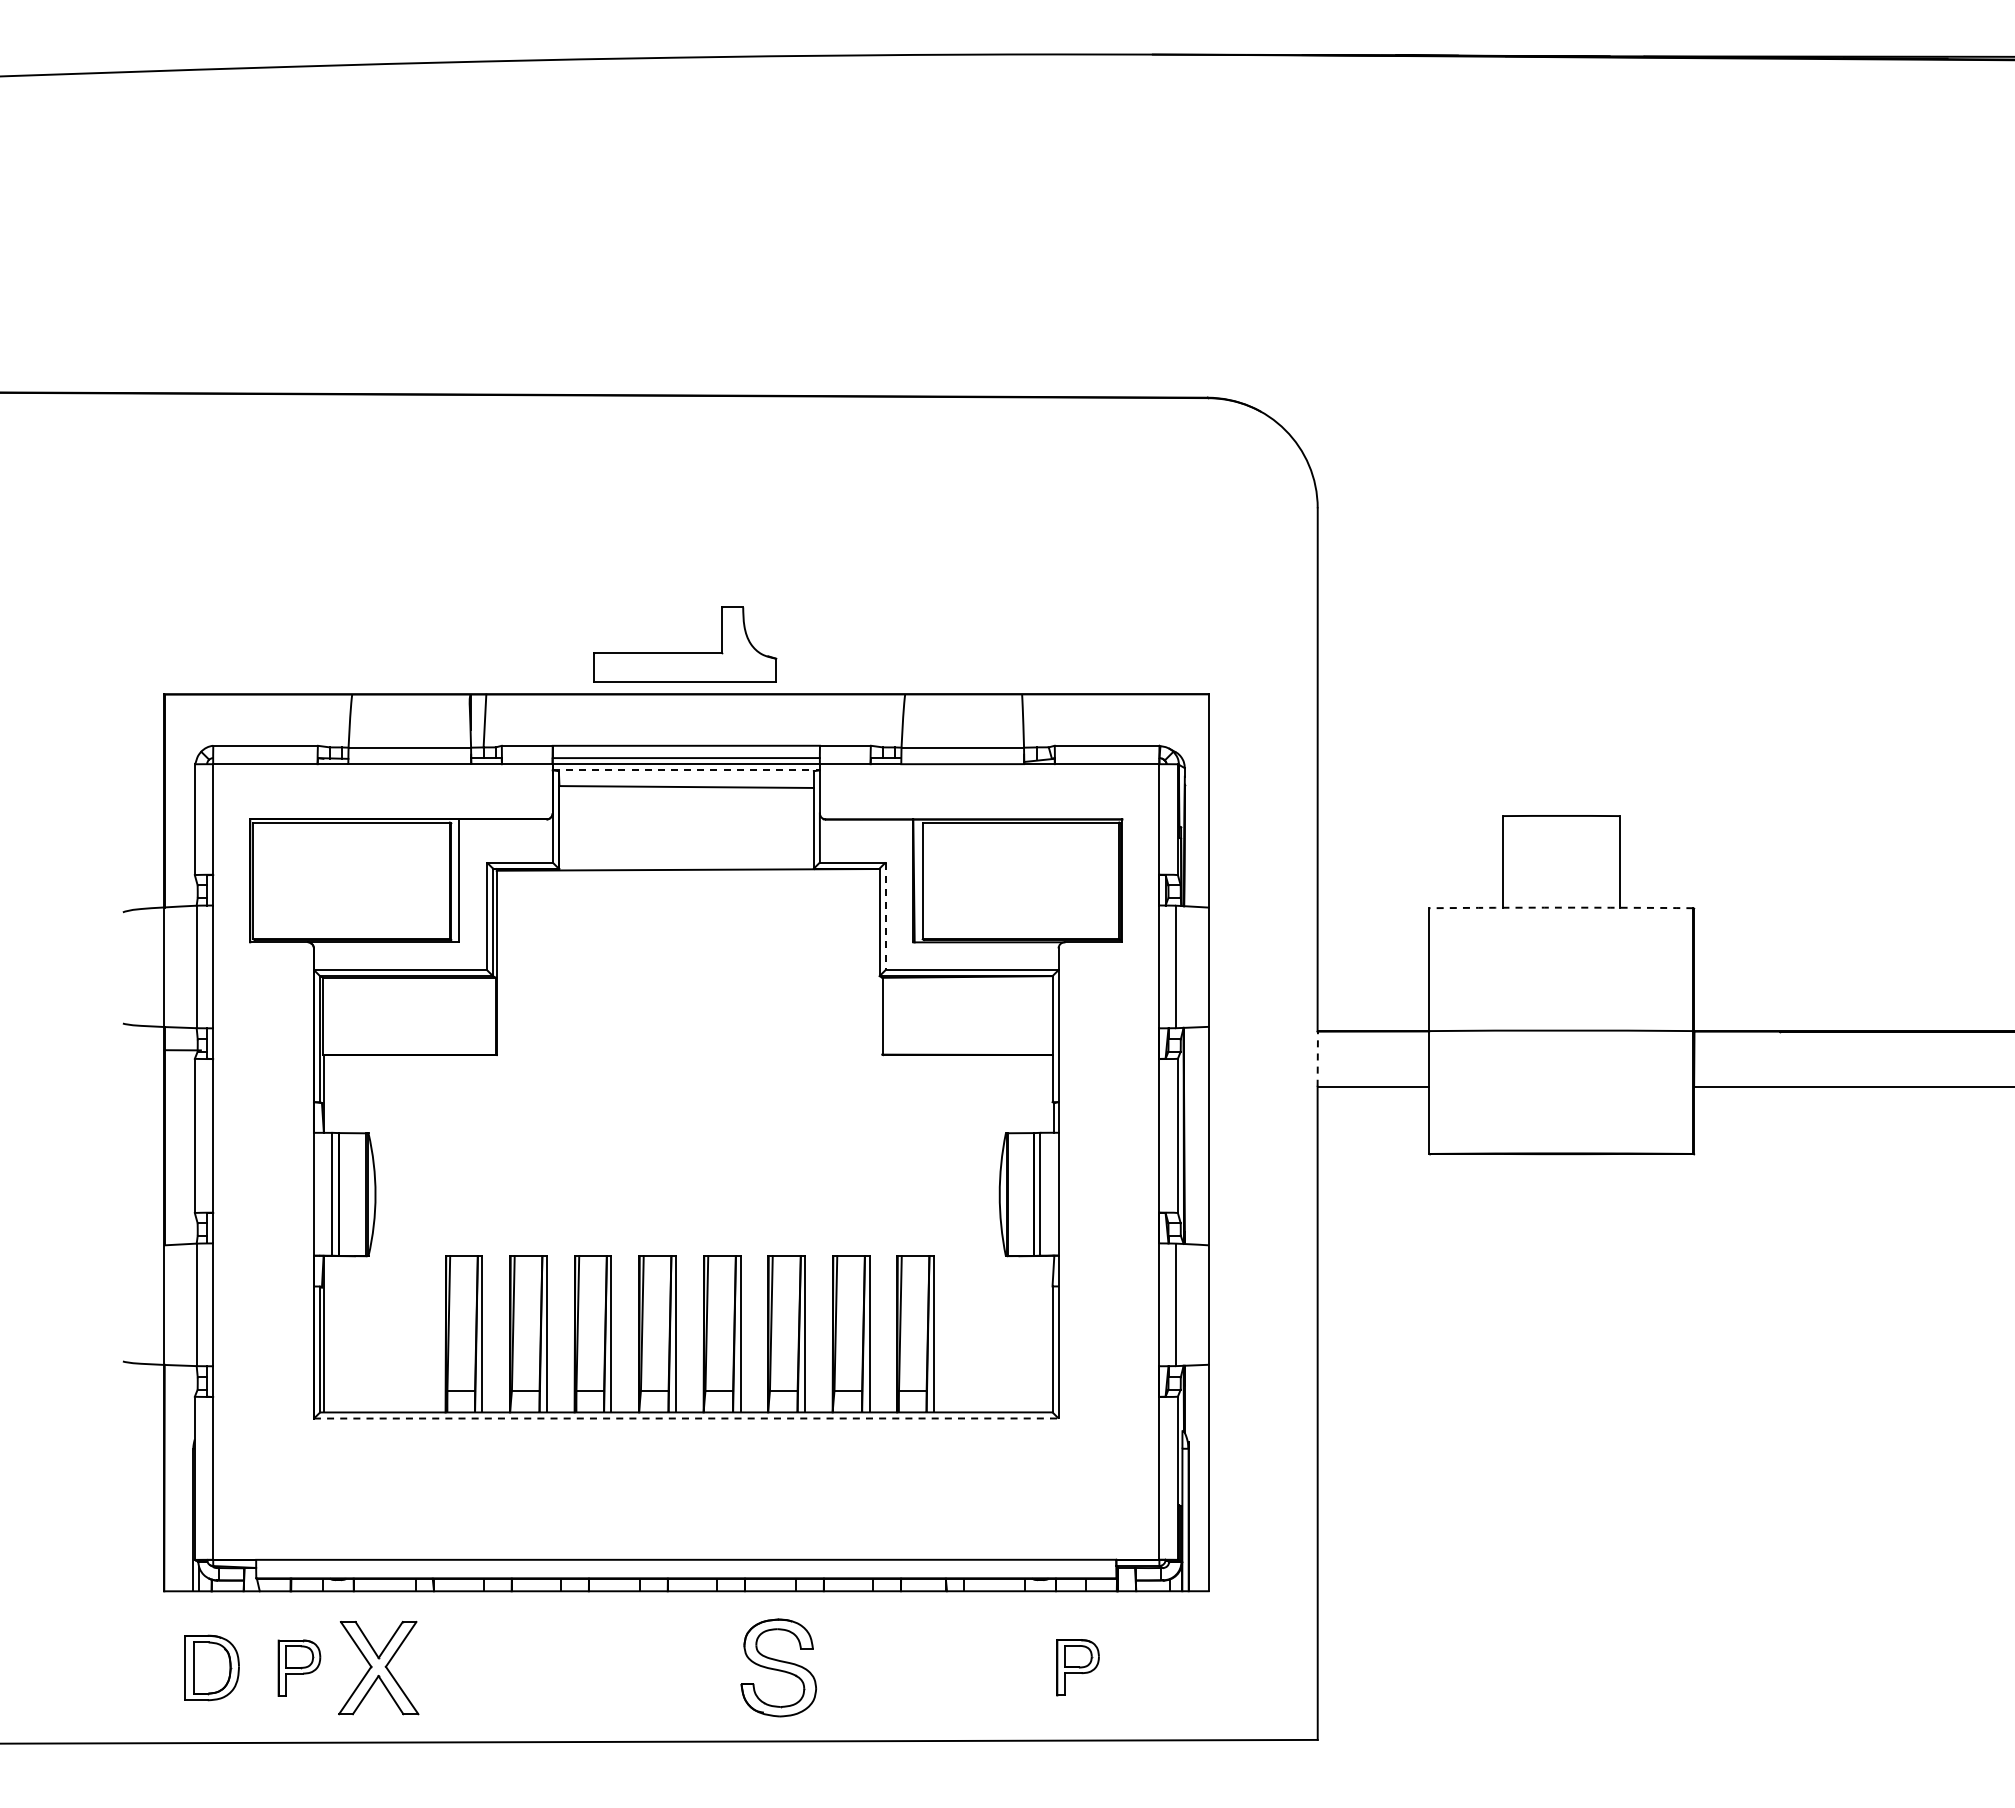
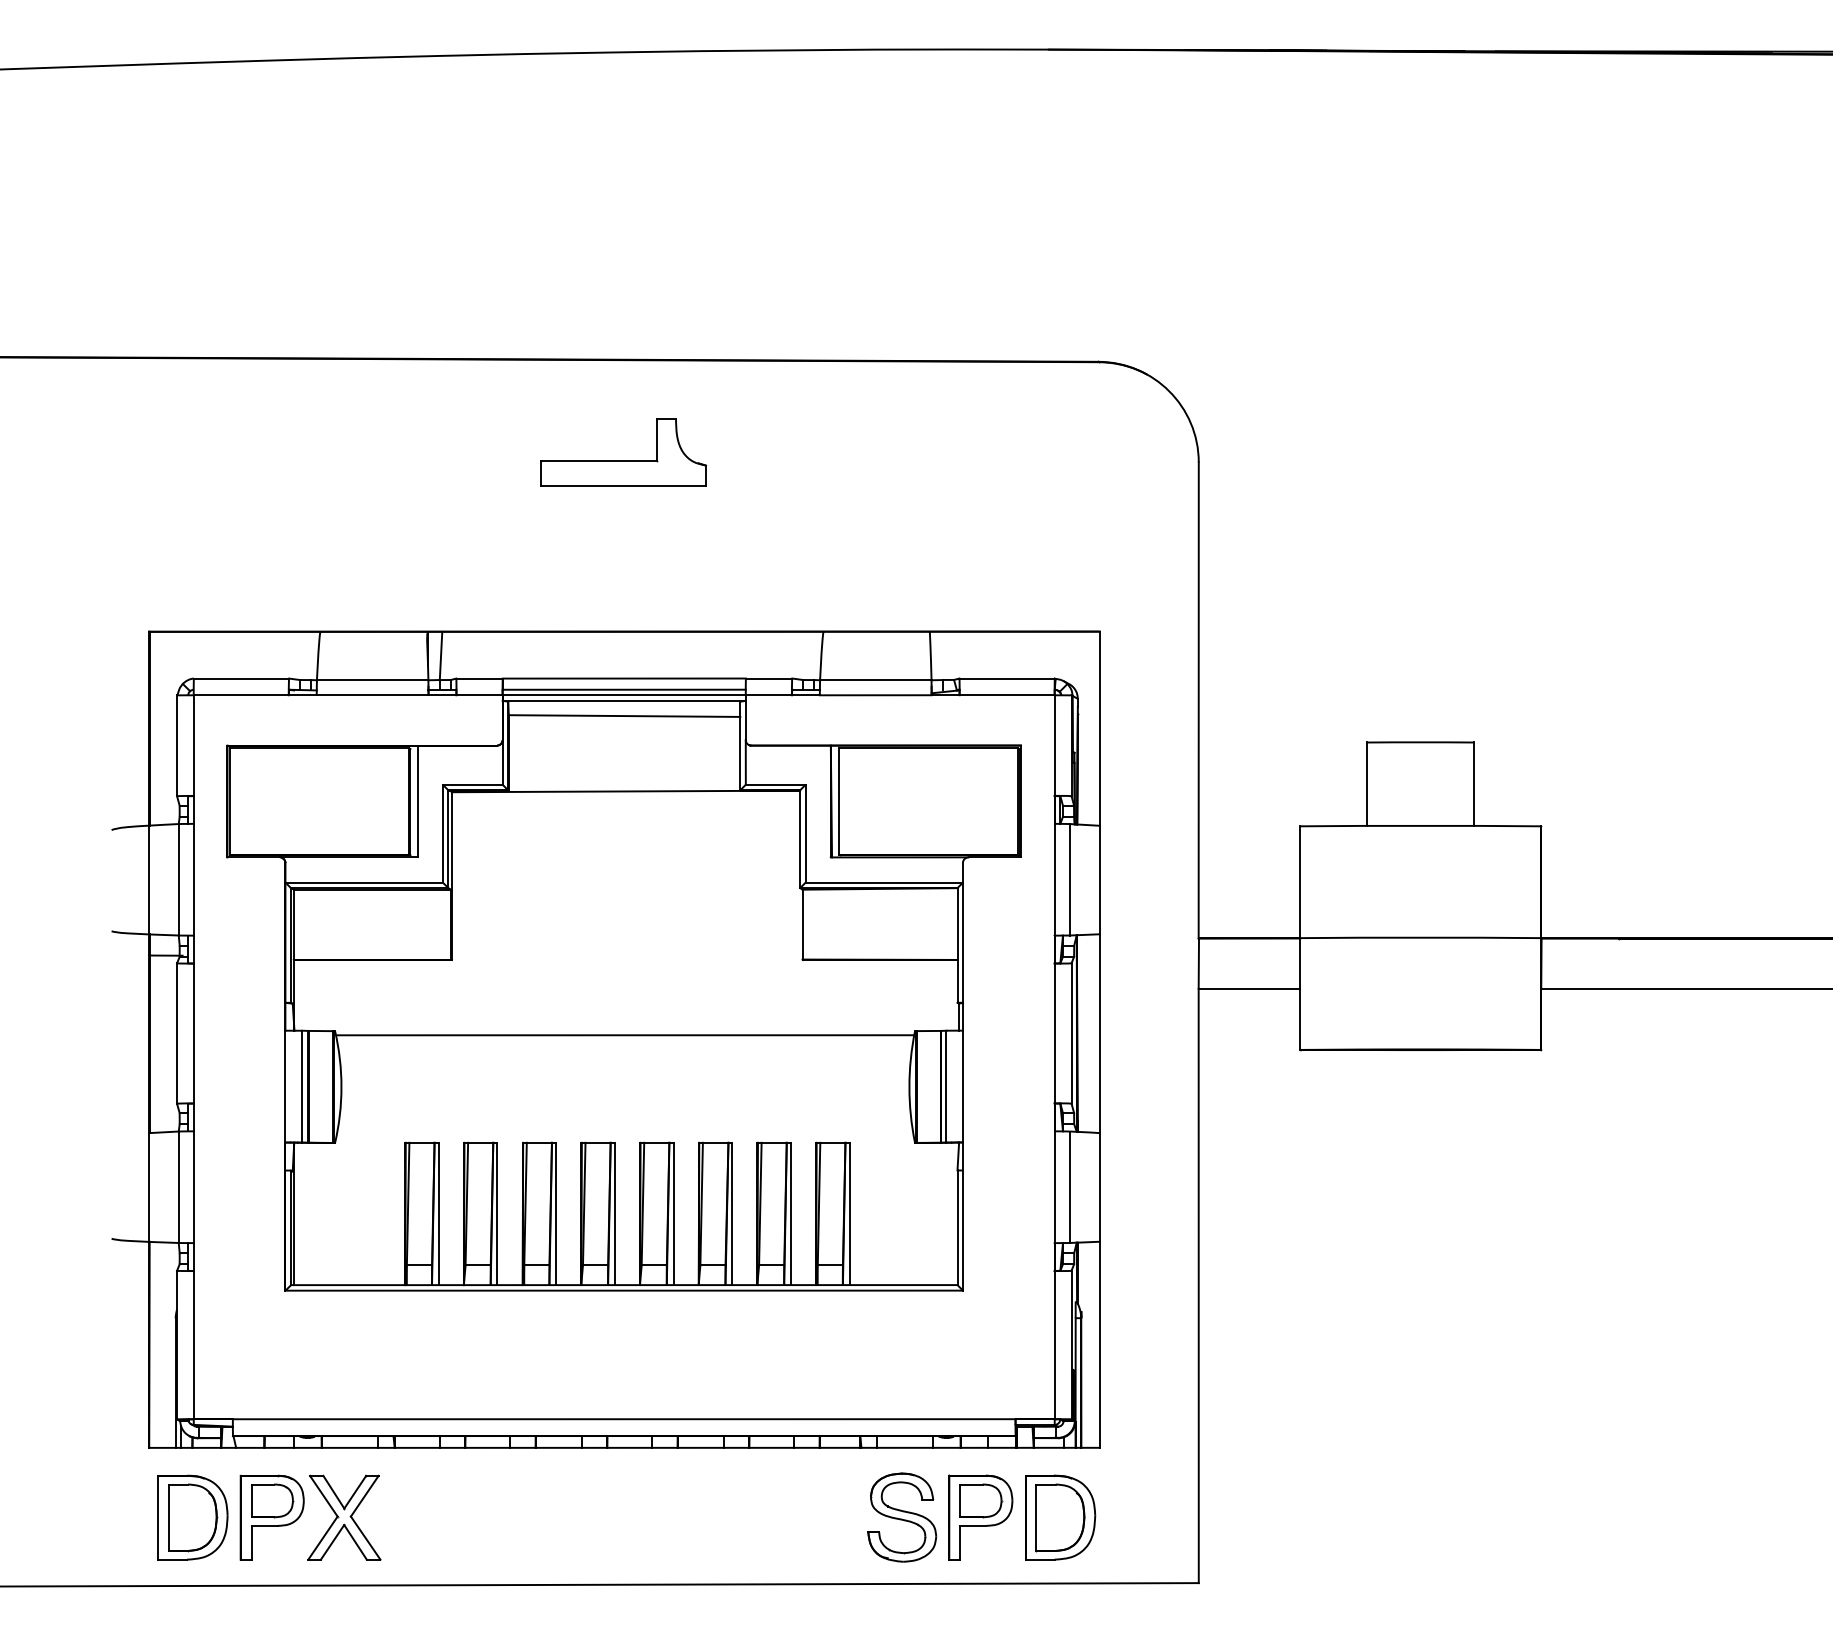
part: (685, 652) -> (623, 459), moved
line: (686, 770) -> (624, 701), dashed -> solid
arc: (1561, 907) -> (1420, 825), dashed -> solid
line: (885, 916) -> (805, 833), dashed -> solid
line: (1317, 1059) -> (1198, 963), dashed -> solid
line: (687, 1137) -> (625, 1034), added
line: (686, 1418) -> (624, 1290), dashed -> solid
part: (212, 1667) -> (193, 1517), size x1.43
part: (778, 1667) -> (901, 1517), moved
part: (1077, 1667) -> (980, 1517), size x1.67
part: (1165, 1667) -> (1060, 1517), added
part: (299, 1668) -> (272, 1518), size x1.67

